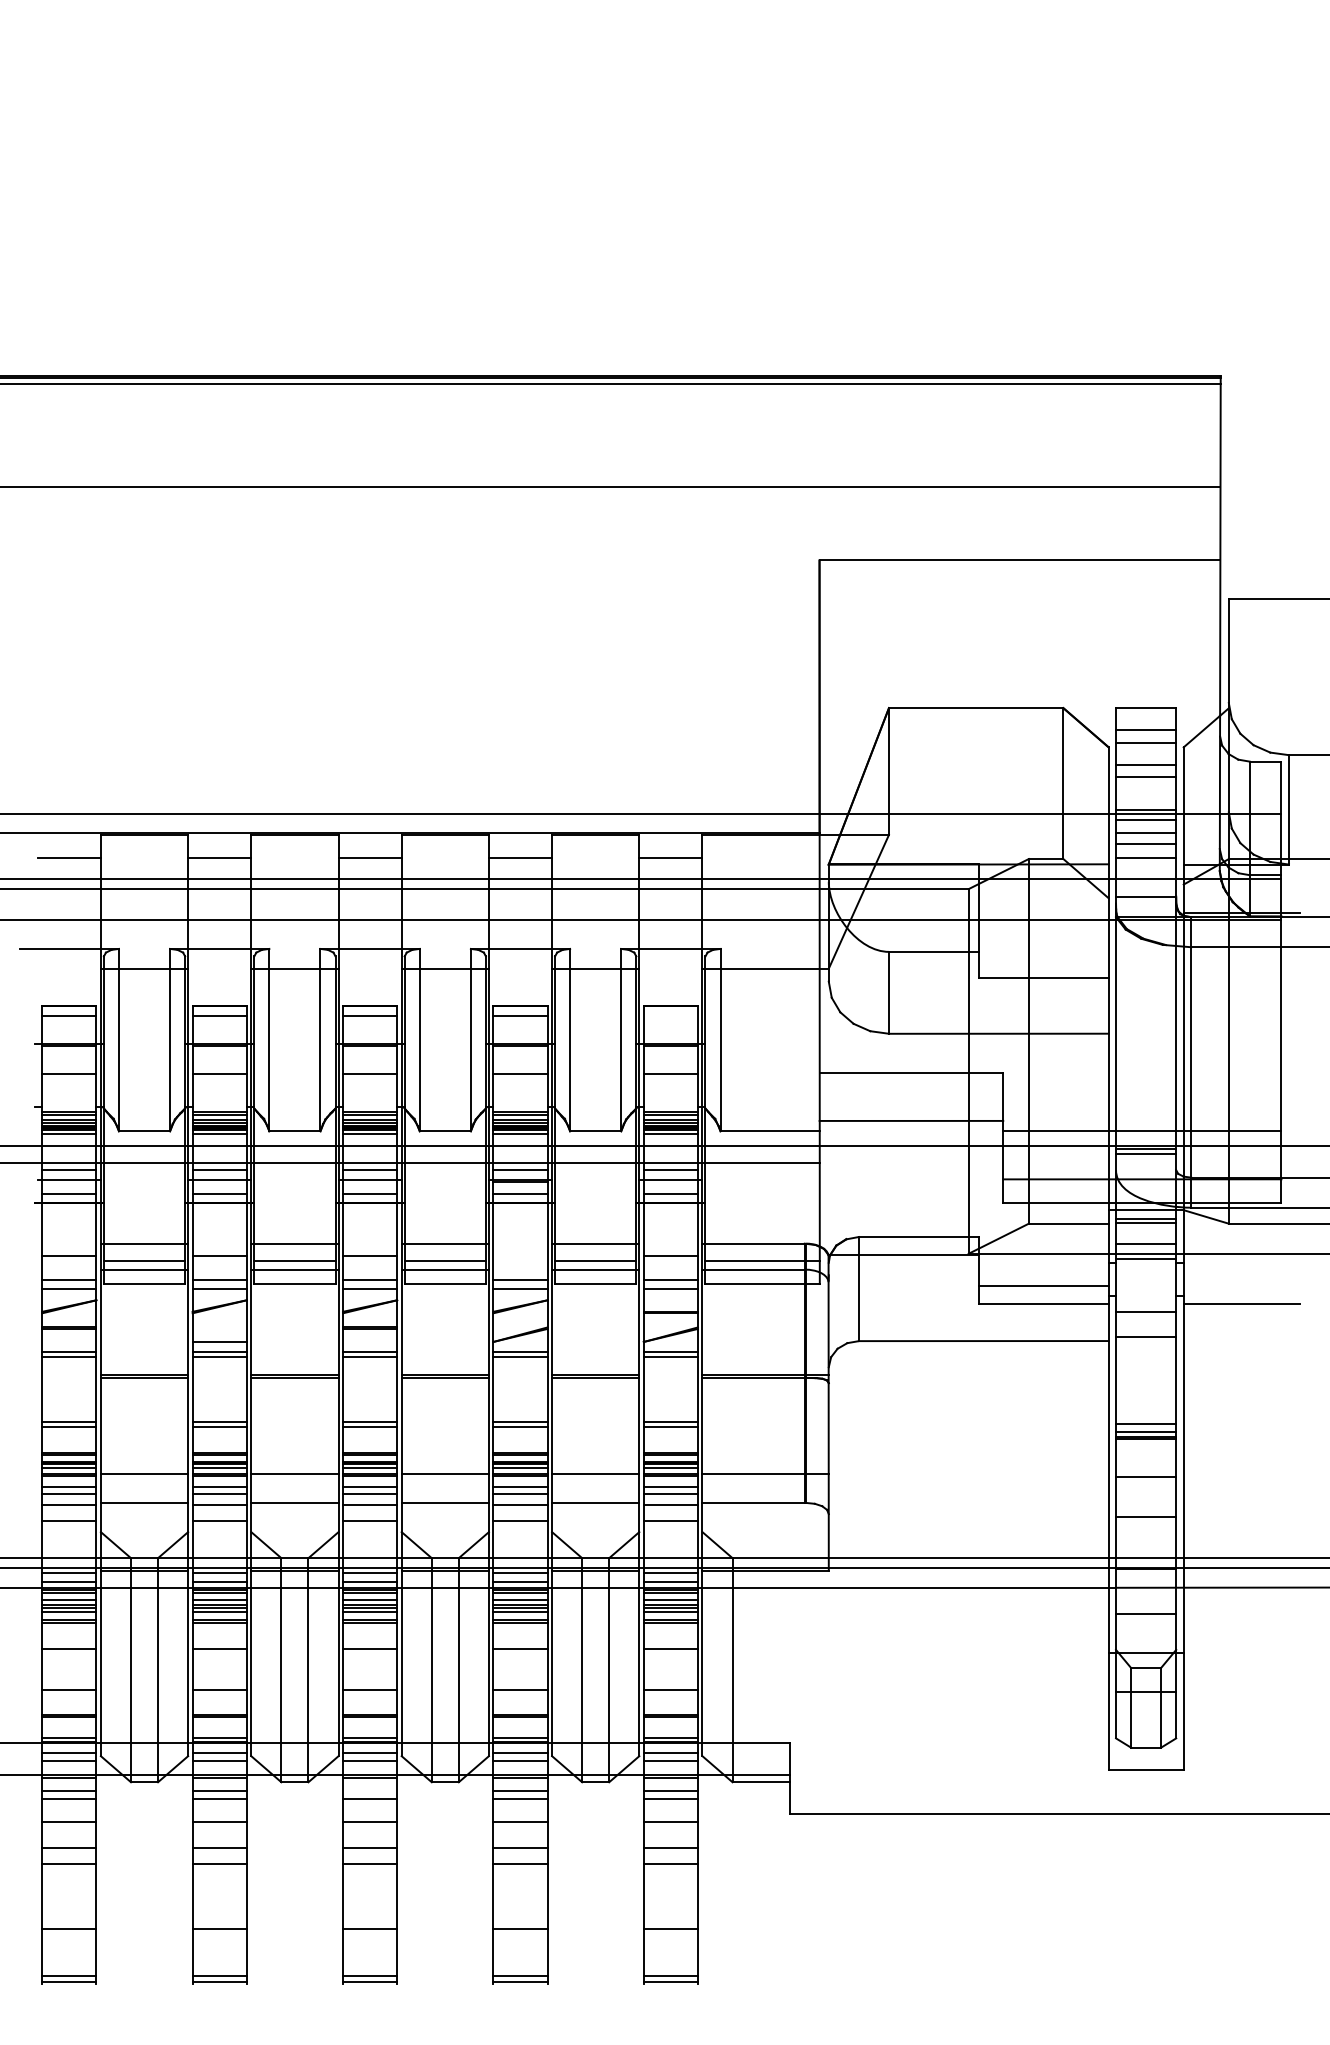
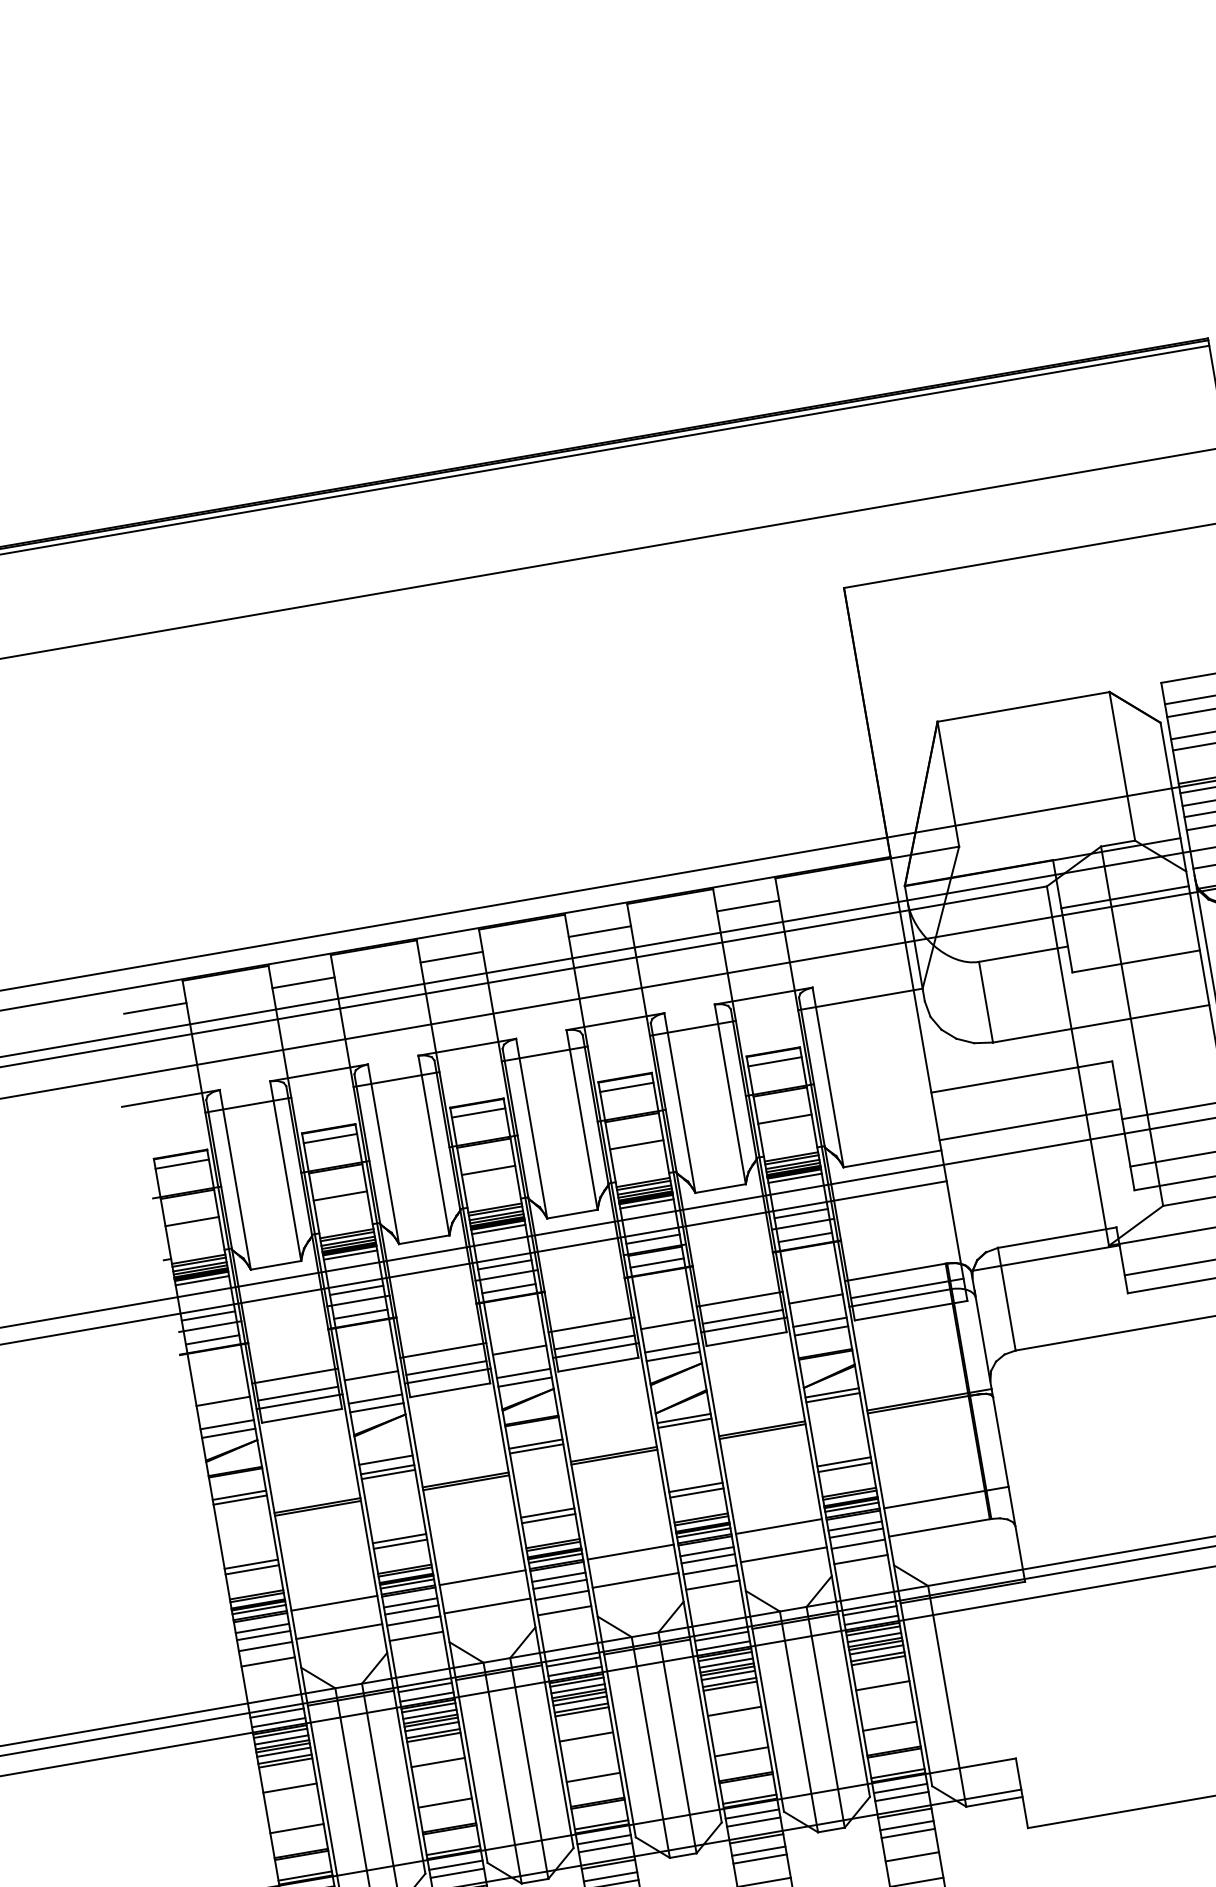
line: (1043, 913) -> (1124, 897), added
line: (670, 1015) -> (774, 1061), added
line: (520, 1256) -> (667, 1324), added
line: (370, 1790) -> (610, 1876), added

